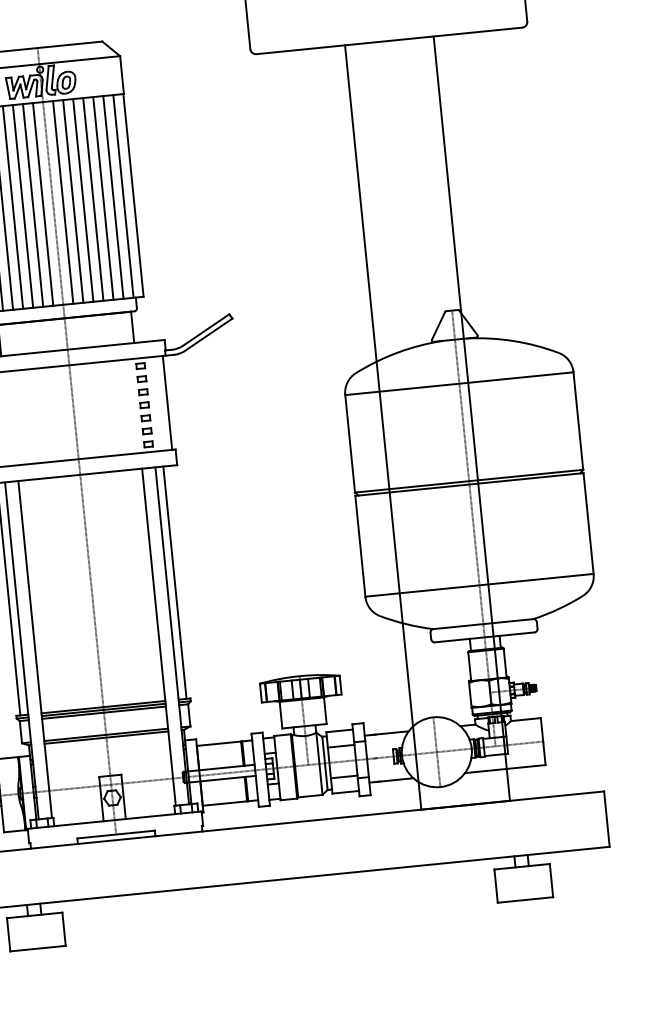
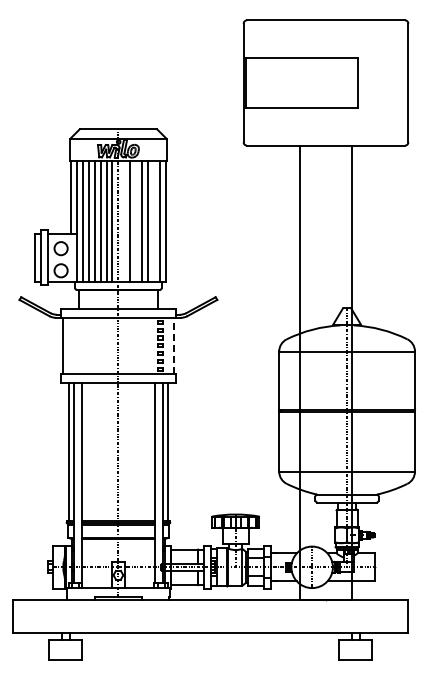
line: (113, 197) -> (154, 221), removed
line: (83, 200) -> (136, 221), removed
line: (63, 202) -> (124, 221), removed
line: (168, 402) -> (174, 345), solid -> dashed

